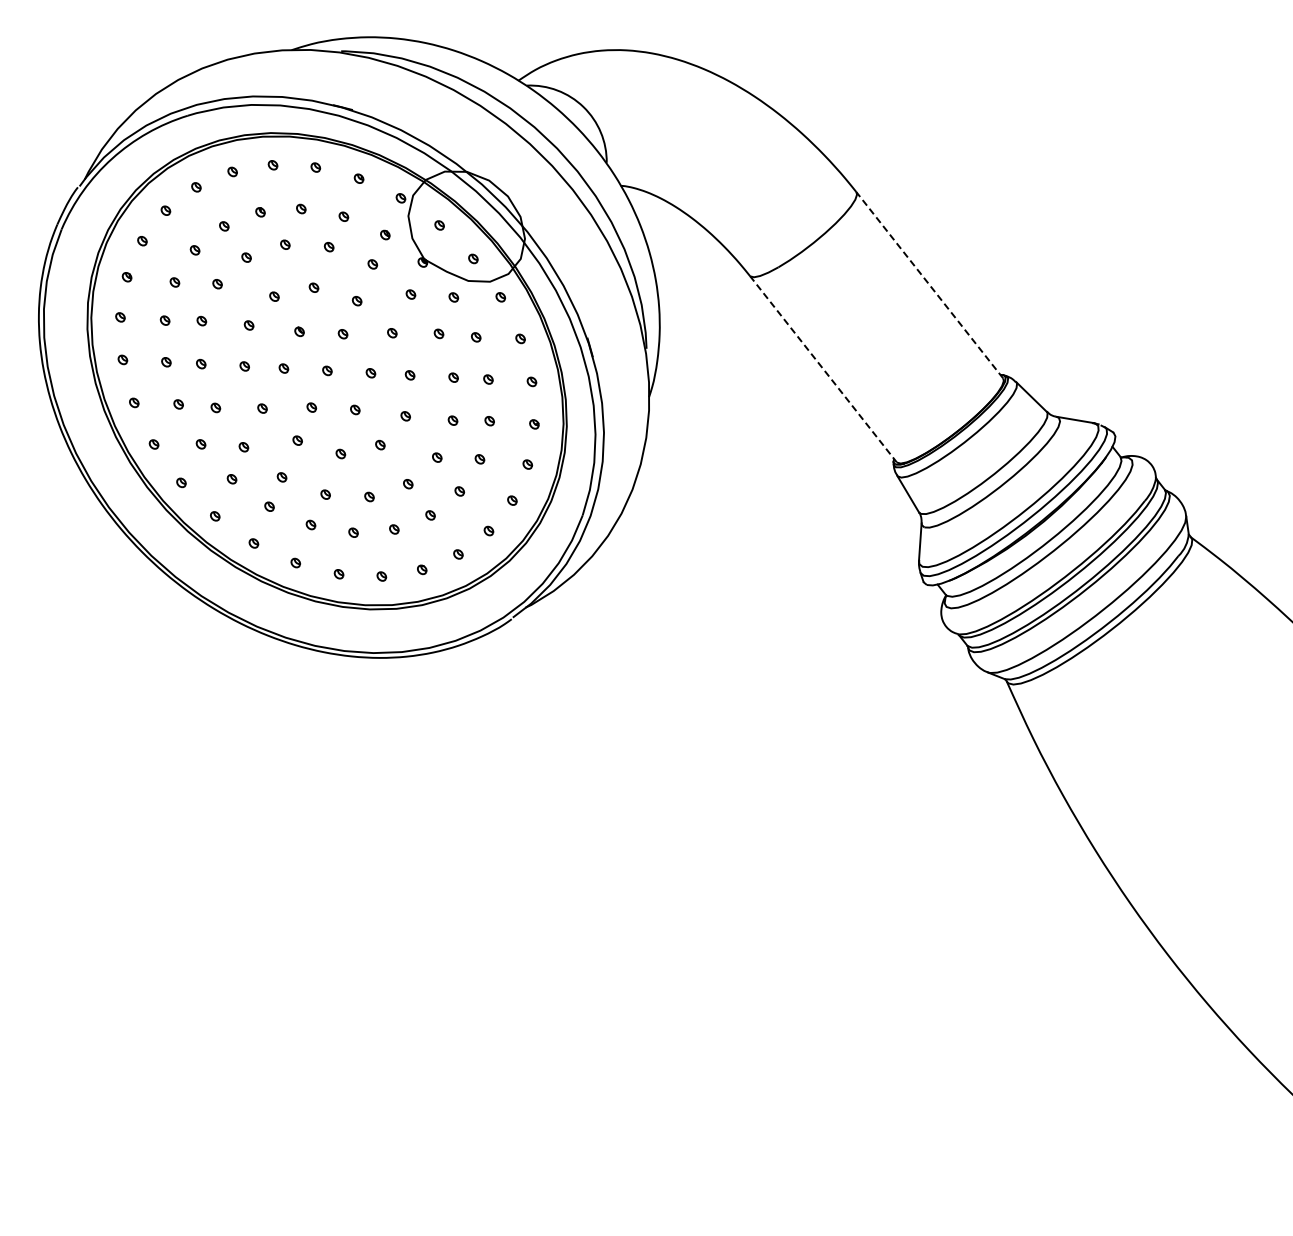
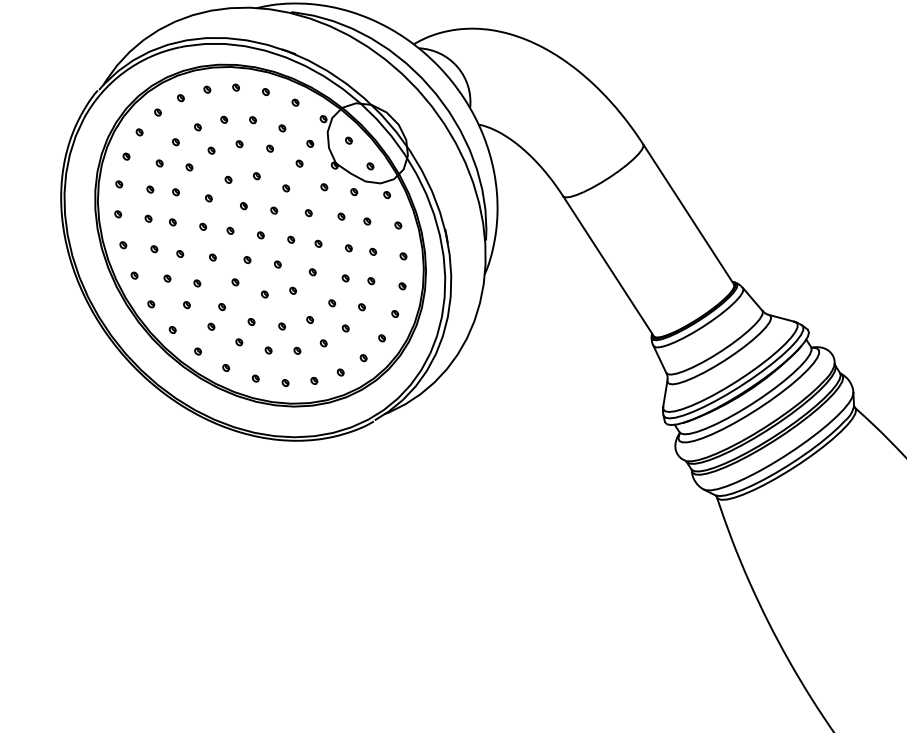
line: (929, 285) -> (688, 214), dashed -> solid
line: (823, 369) -> (608, 266), dashed -> solid

